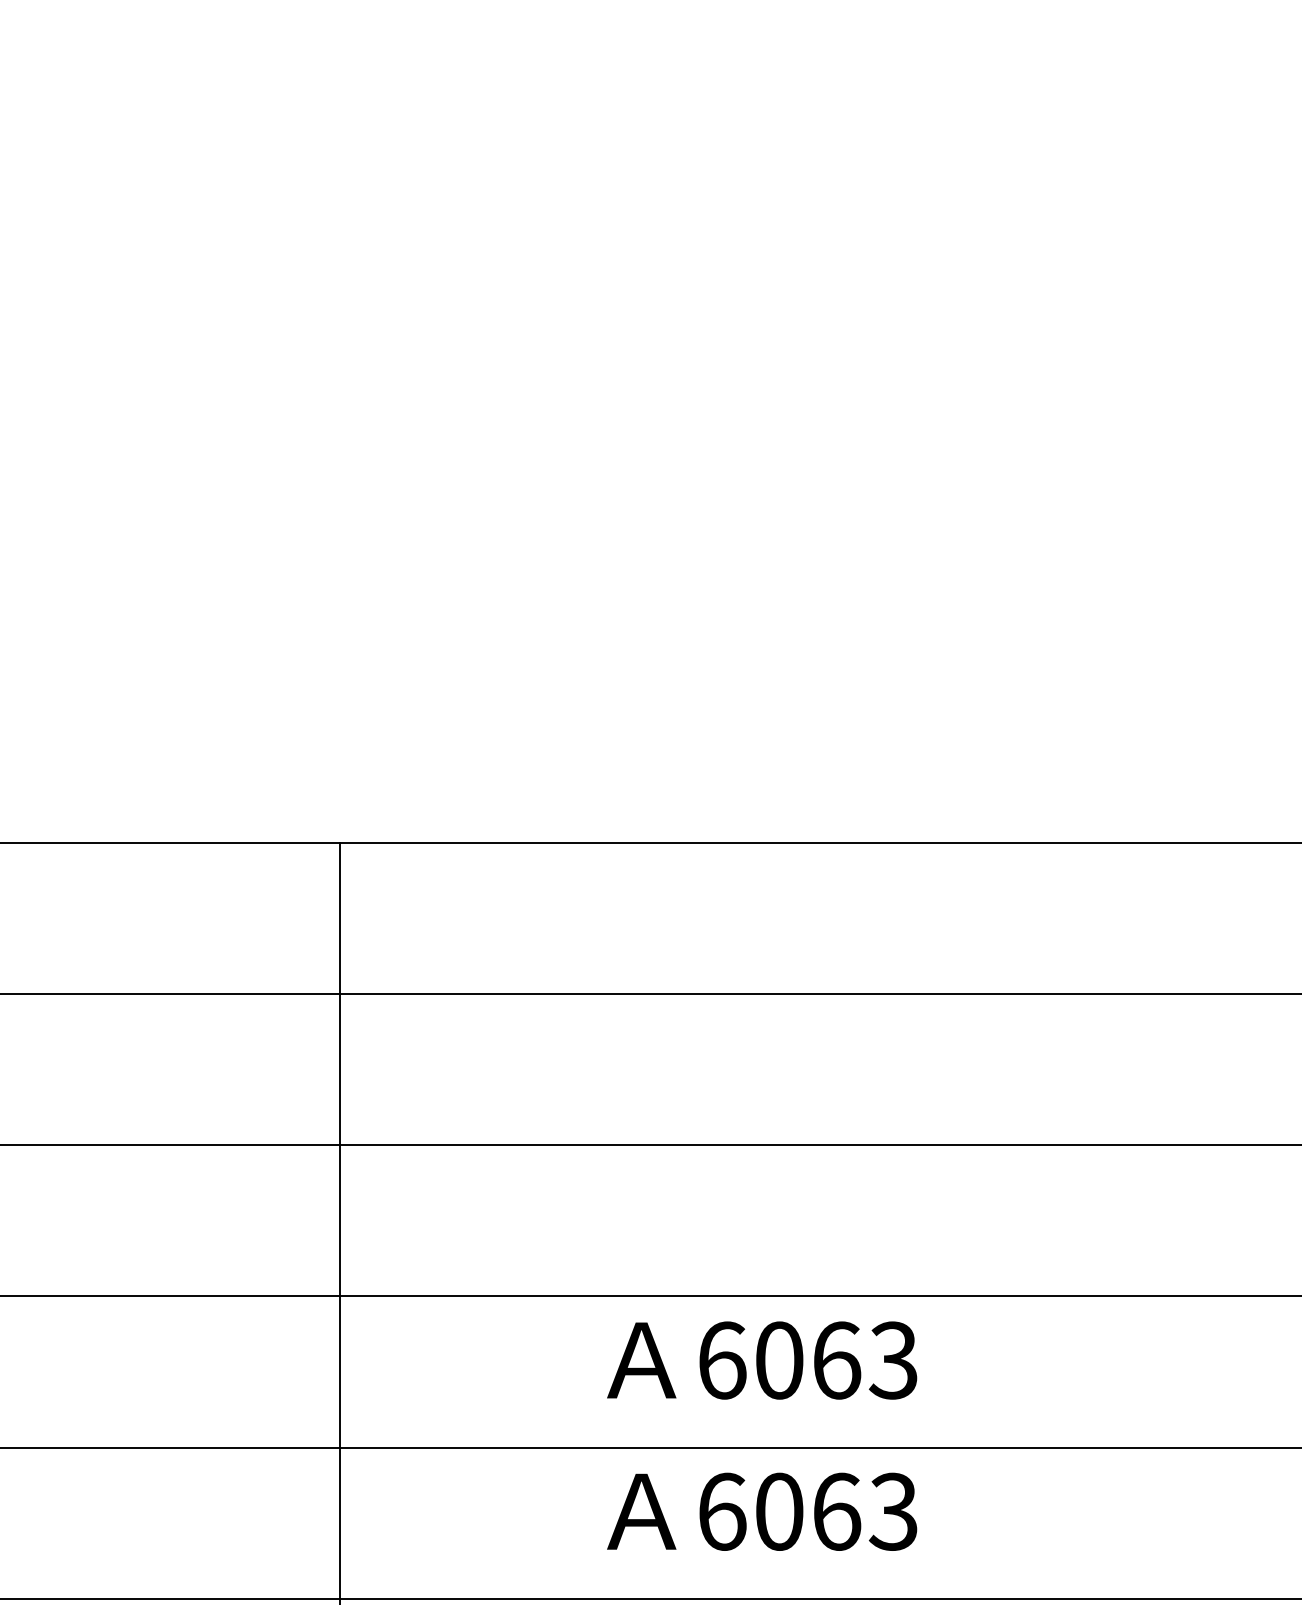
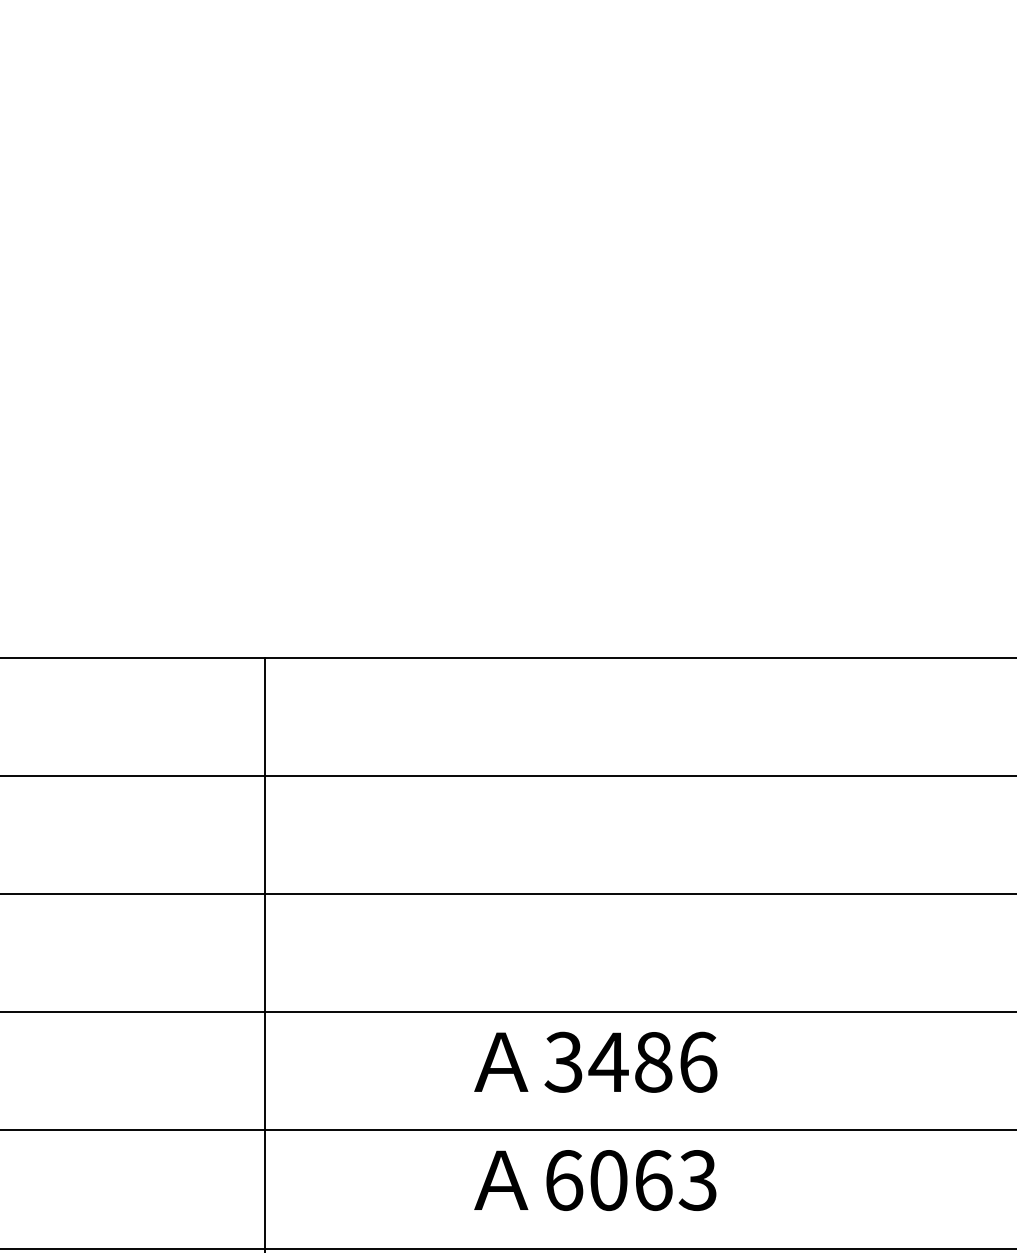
text: (807, 1360) -> (630, 1062), 6063 -> 3486

